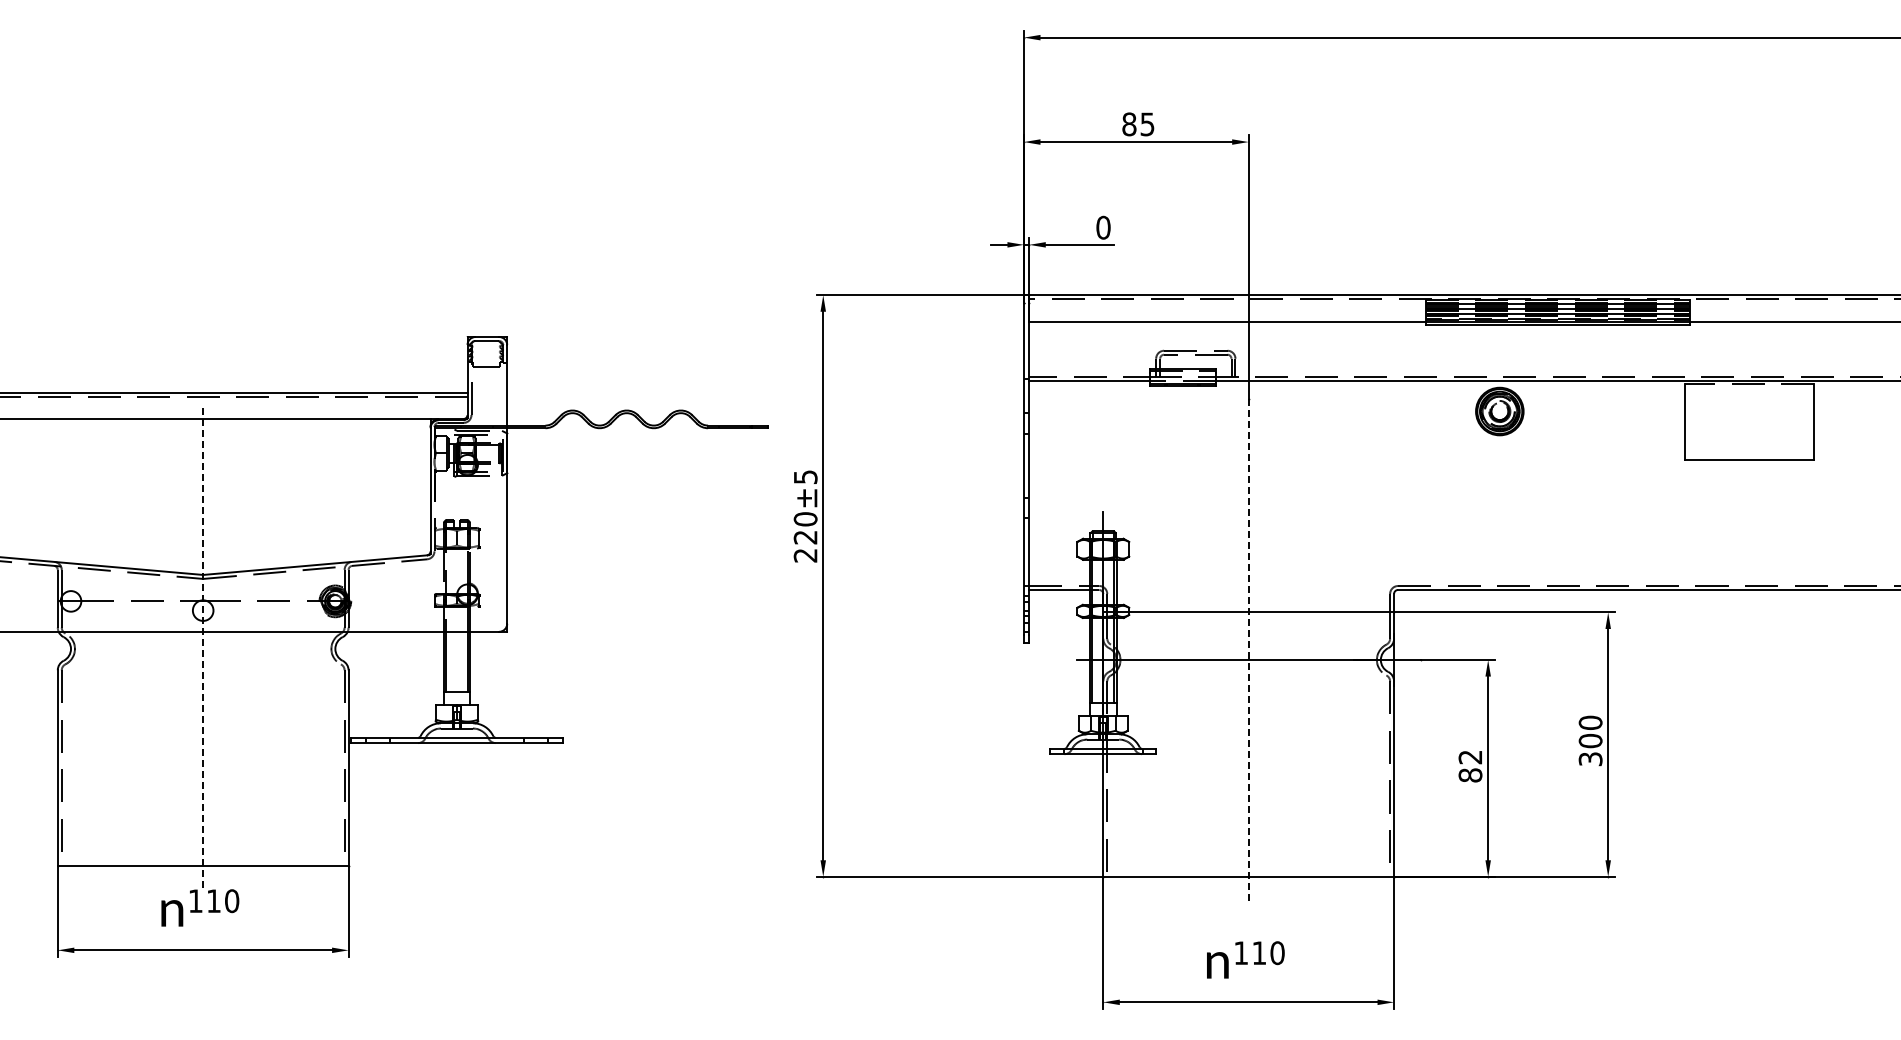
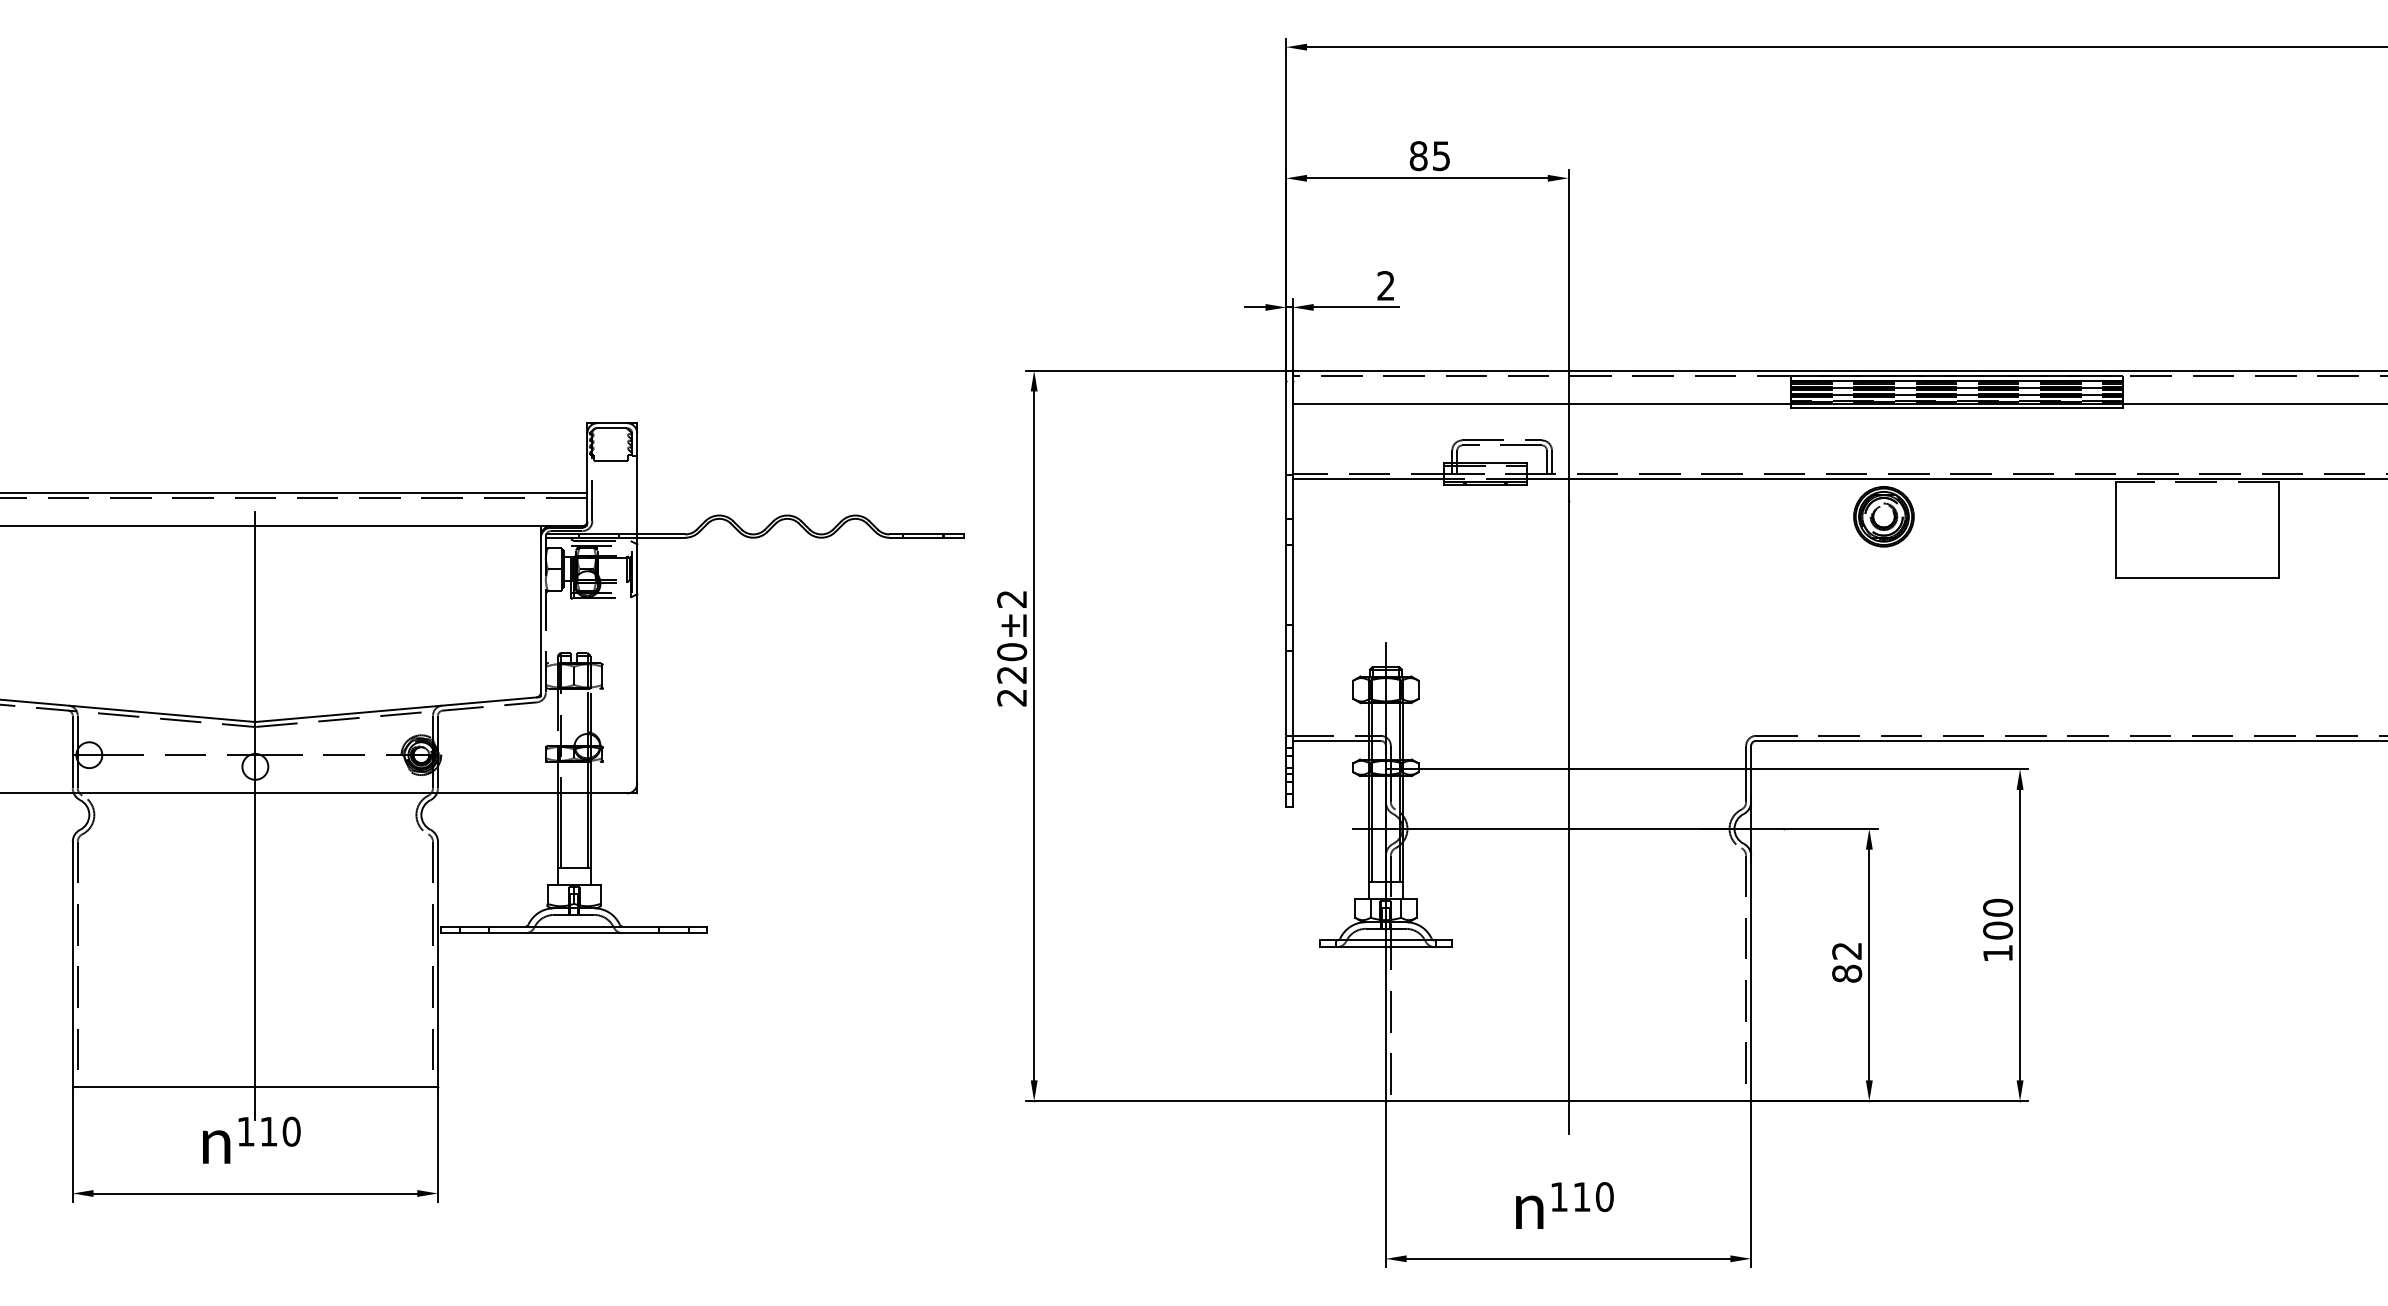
text: (1103, 227) -> (1386, 285), 0 -> 2
text: (805, 477) -> (1011, 599), ±5 -> ±2
line: (203, 650) -> (255, 816), dashed -> solid
line: (1248, 651) -> (1568, 818), dashed -> solid
text: (1590, 759) -> (1997, 953), 300 -> 100

